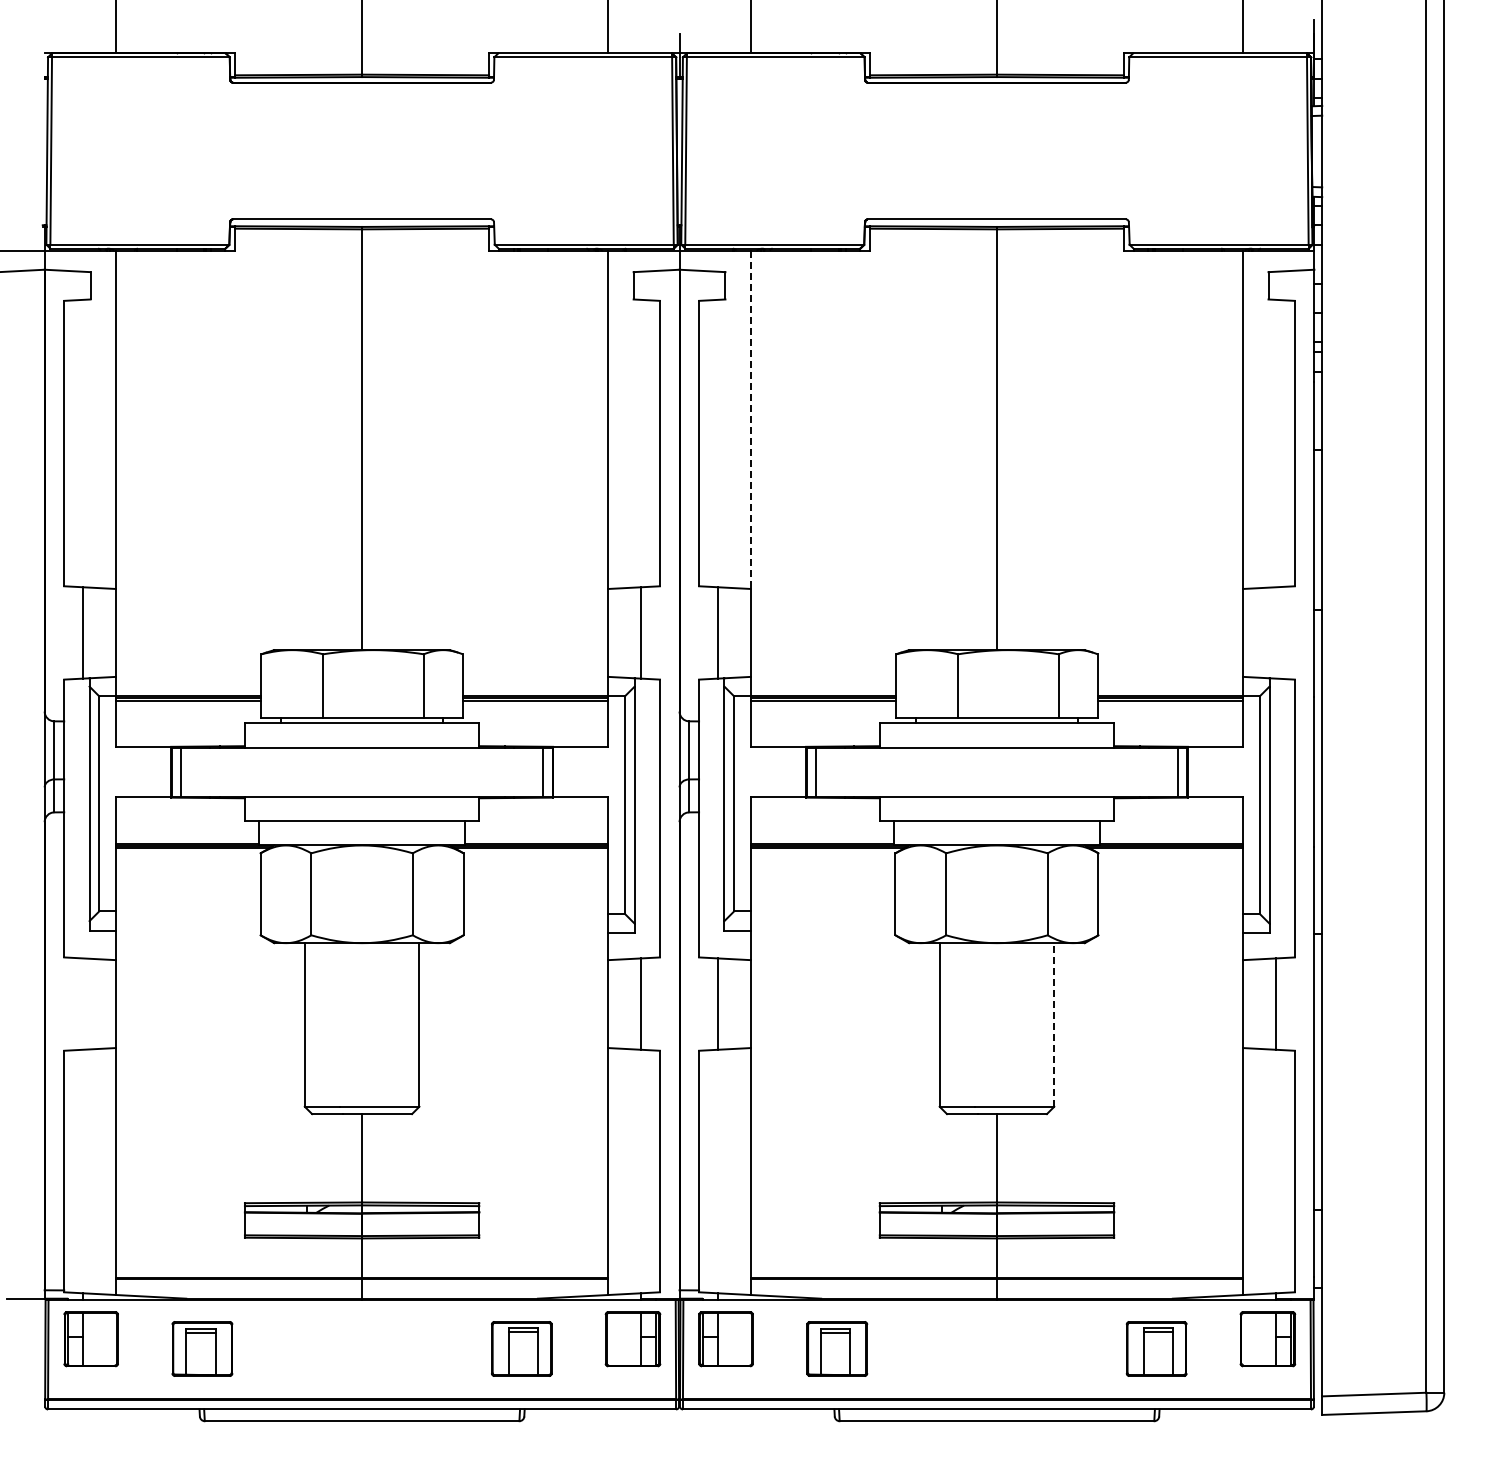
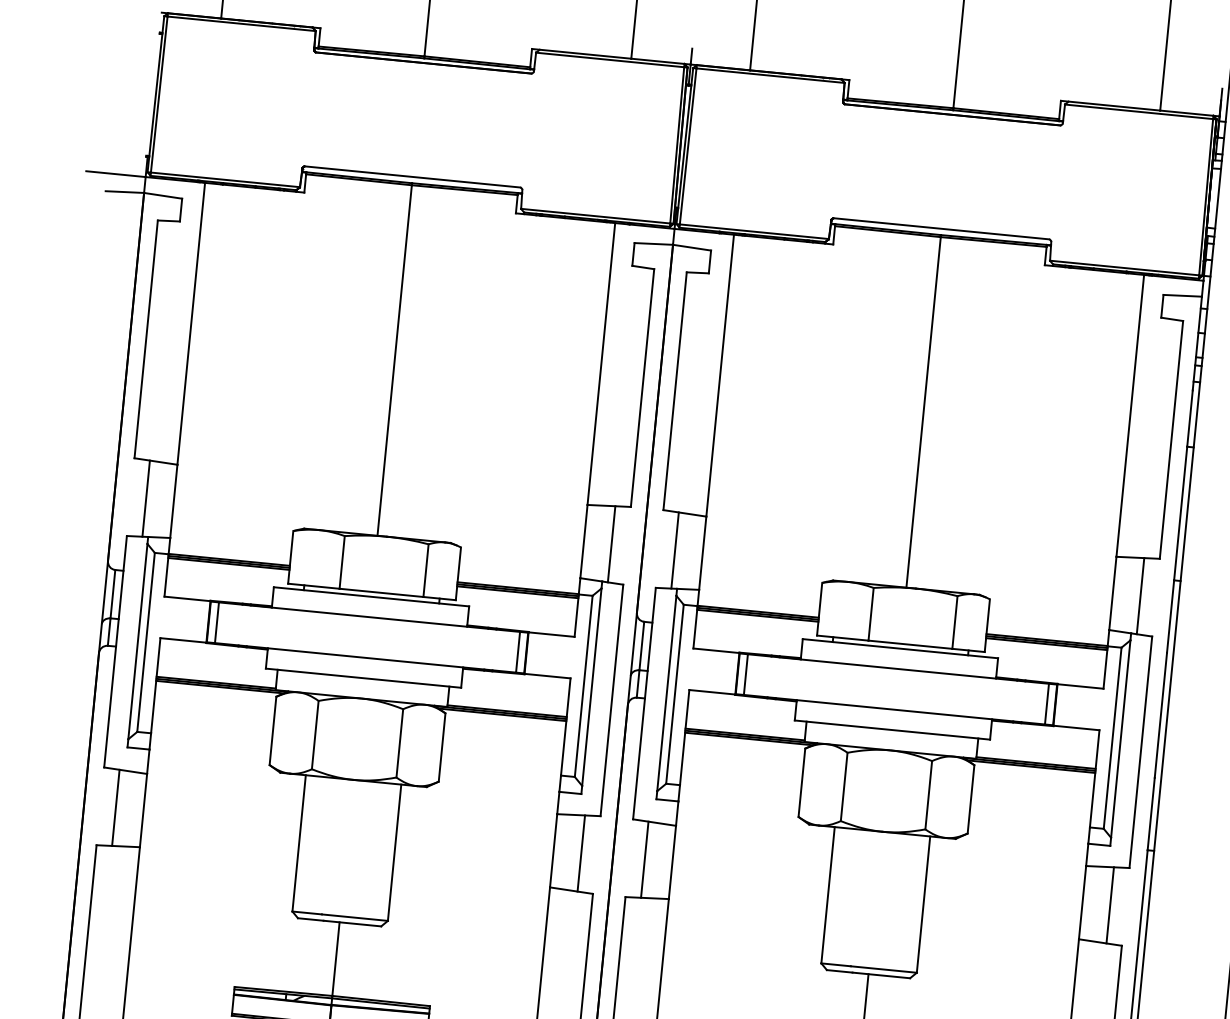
line: (750, 420) -> (719, 376), dashed -> solid
line: (1276, 632) -> (1140, 595), added
line: (82, 1003) -> (115, 807), added
line: (1054, 1024) -> (923, 904), dashed -> solid

